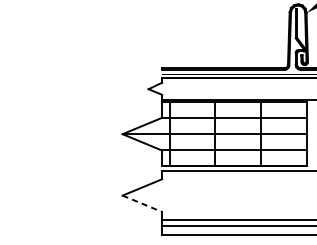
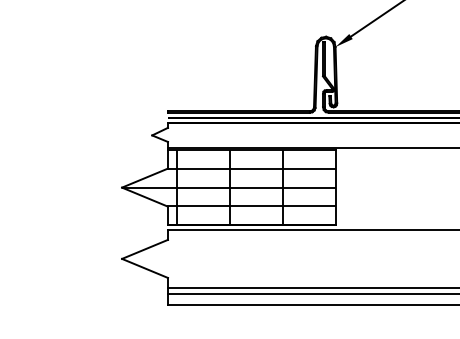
line: (142, 203) -> (145, 268), dashed -> solid

